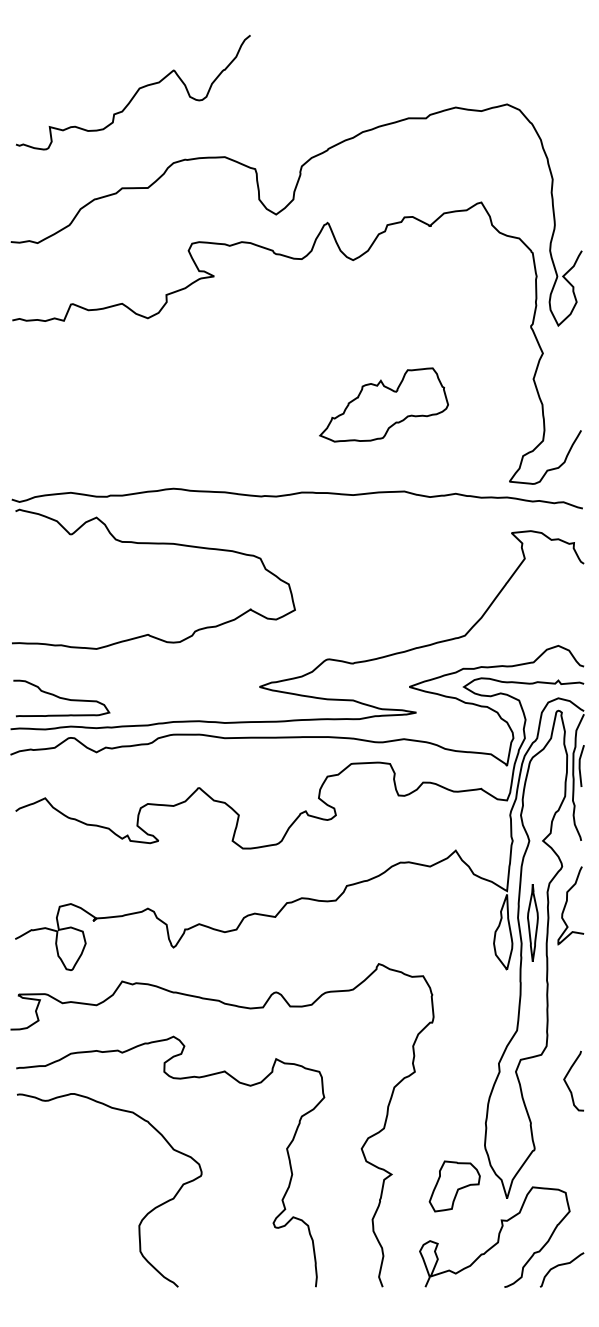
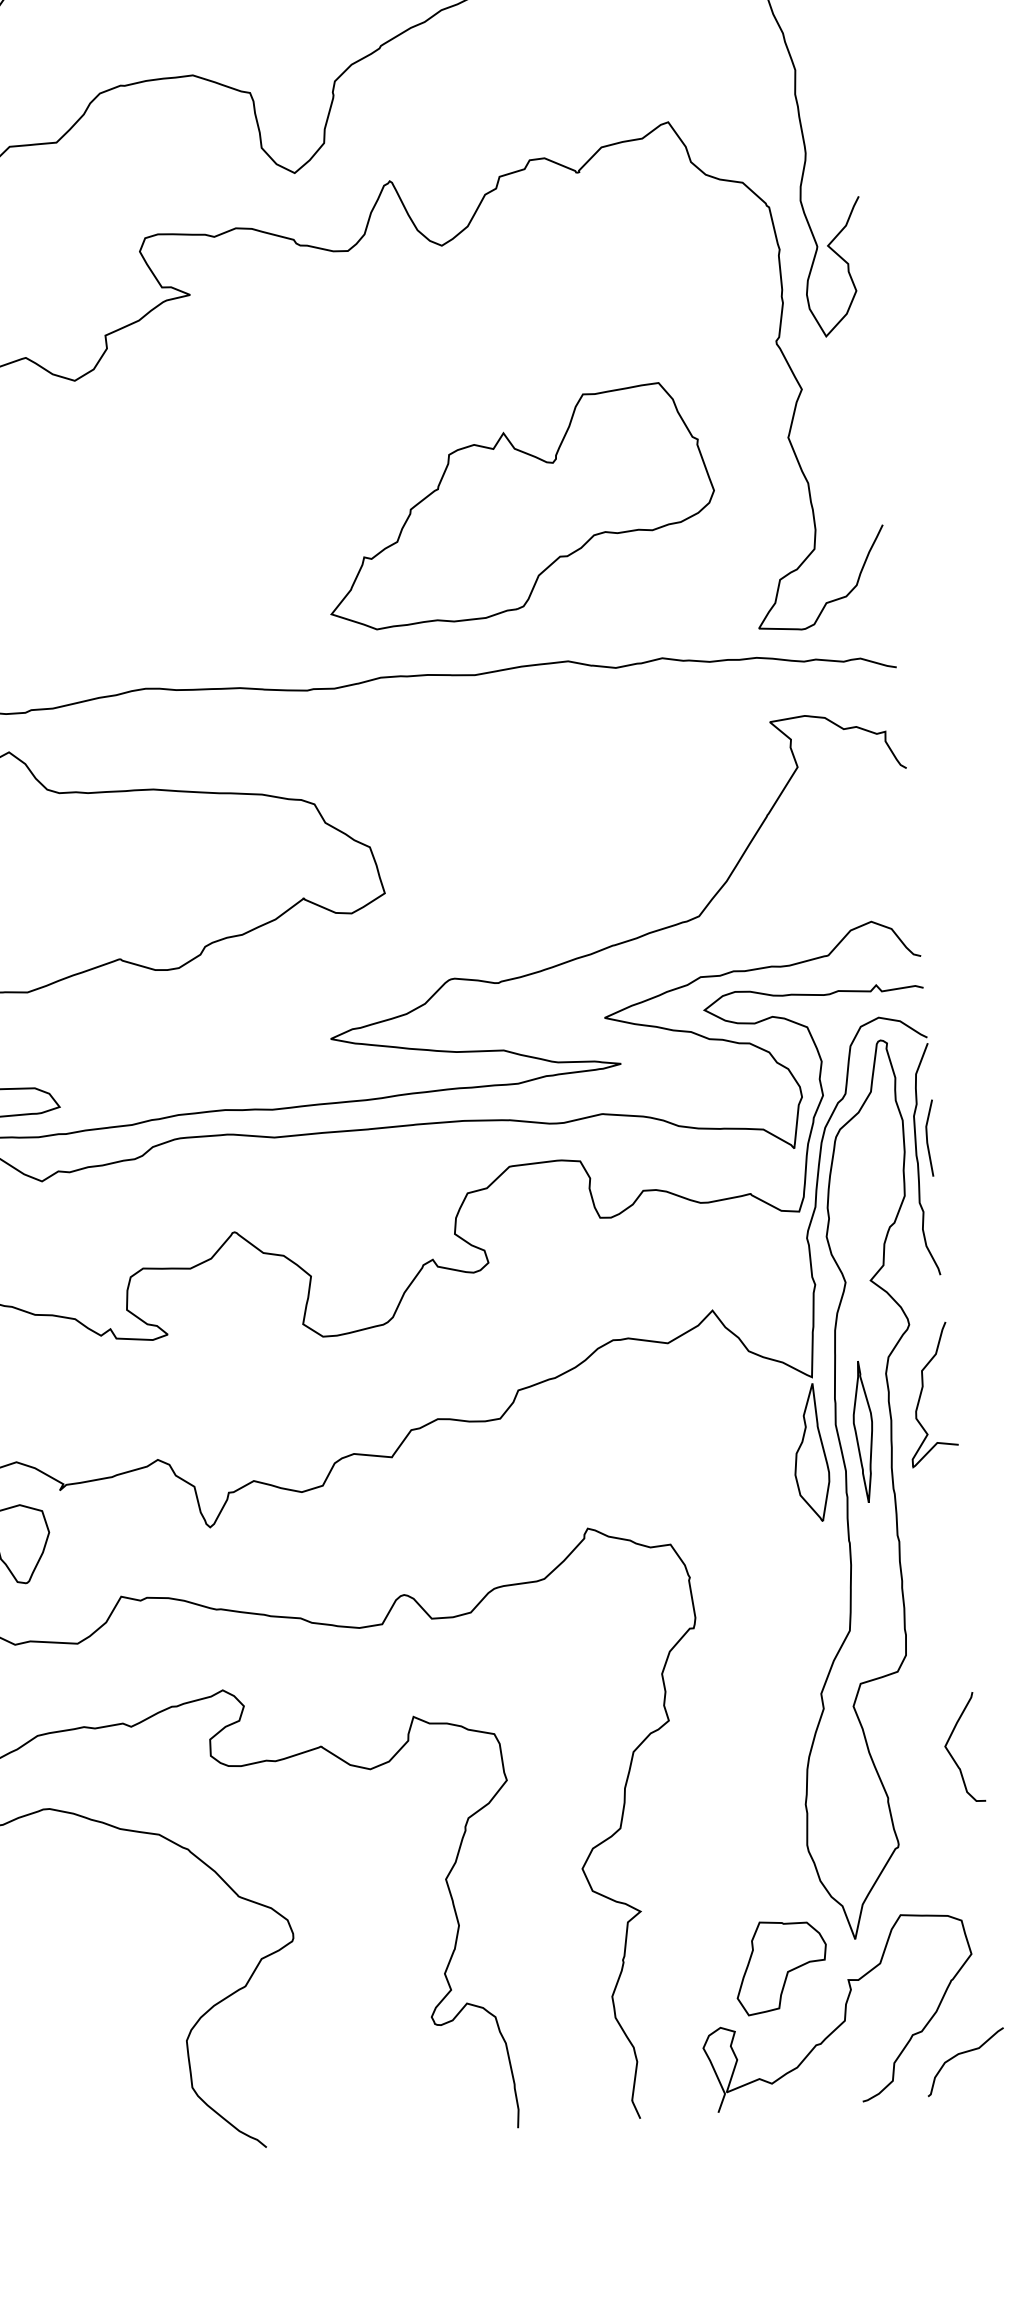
part: (383, 404) -> (517, 505), size x1.67
curve: (567, 1083) -> (951, 1753), moved
part: (454, 1186) -> (780, 1966), moved

